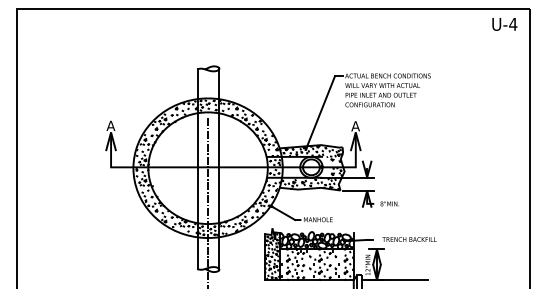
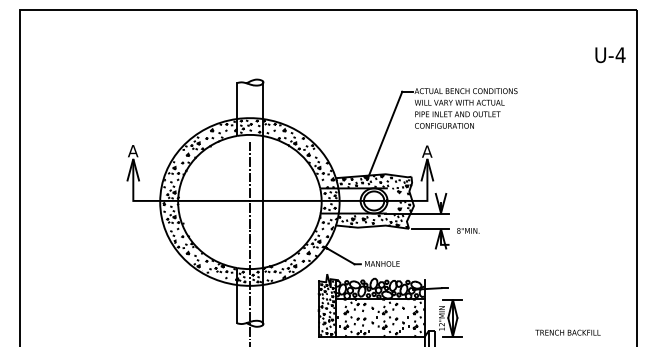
text: (504, 24) -> (610, 55), moved
line: (197, 168) -> (237, 202), removed
text: (390, 203) -> (468, 230), moved
text: (409, 239) -> (567, 332), moved
line: (395, 280) -> (474, 336), removed

